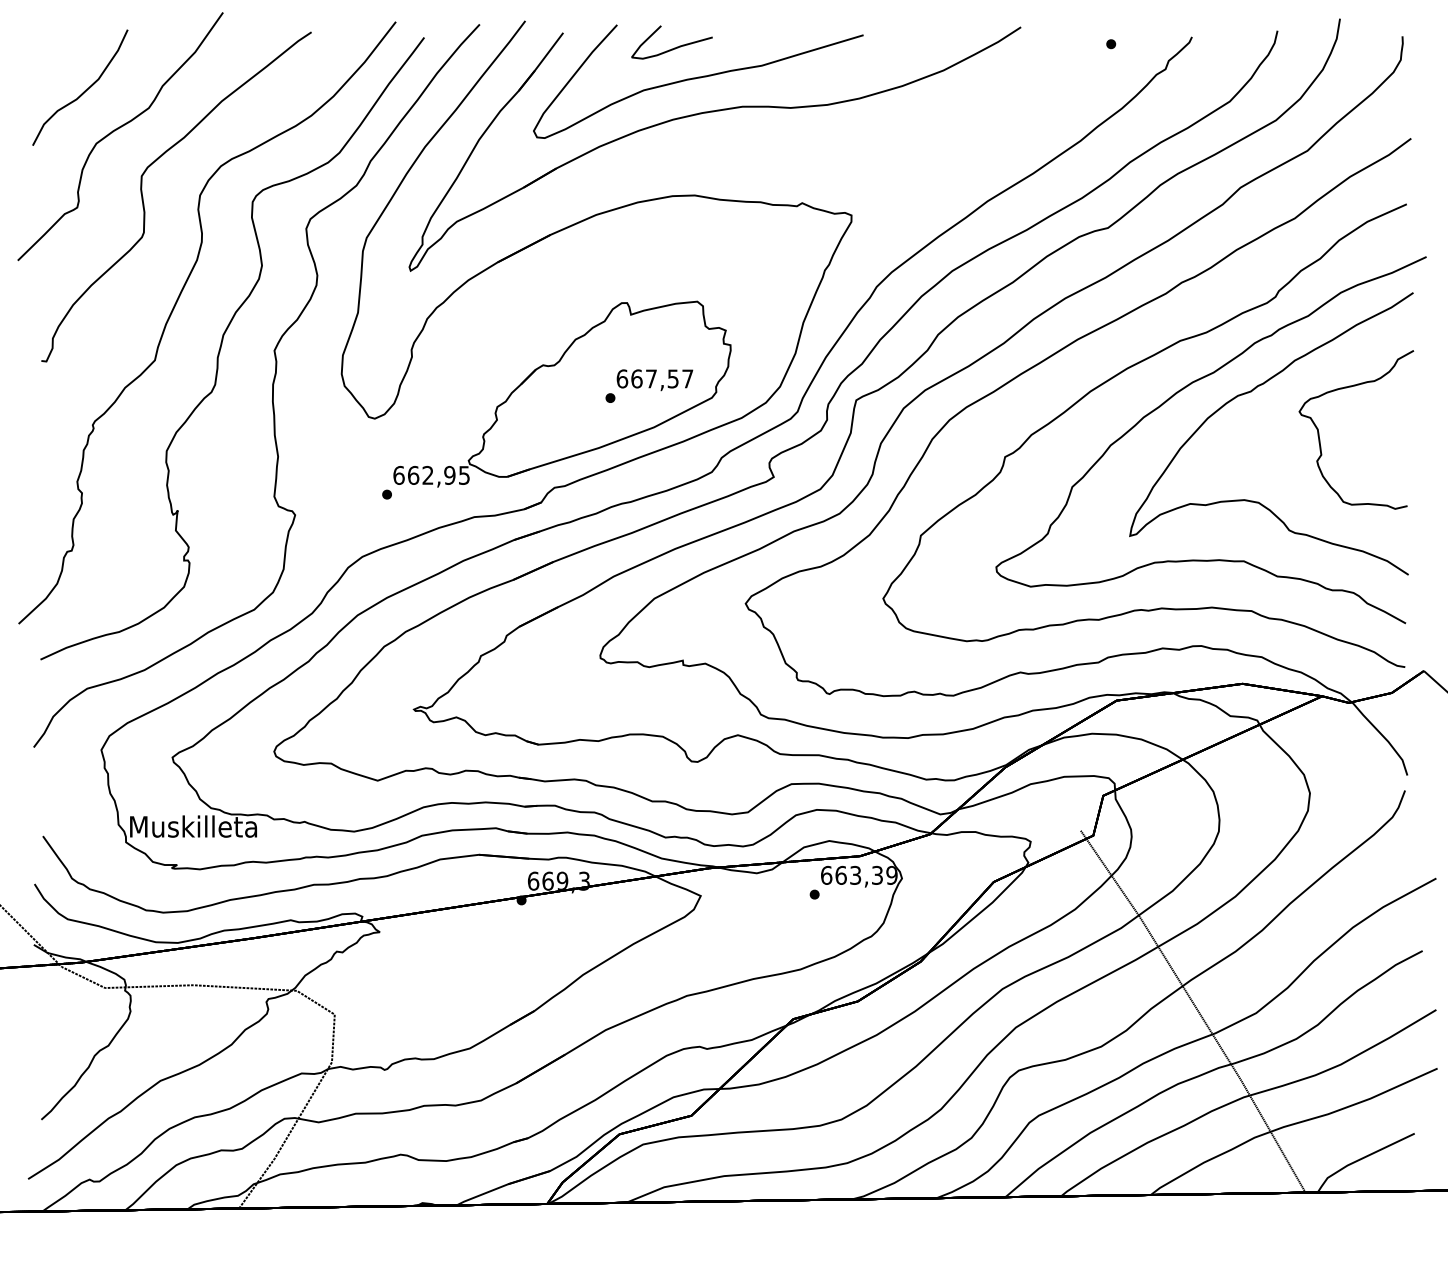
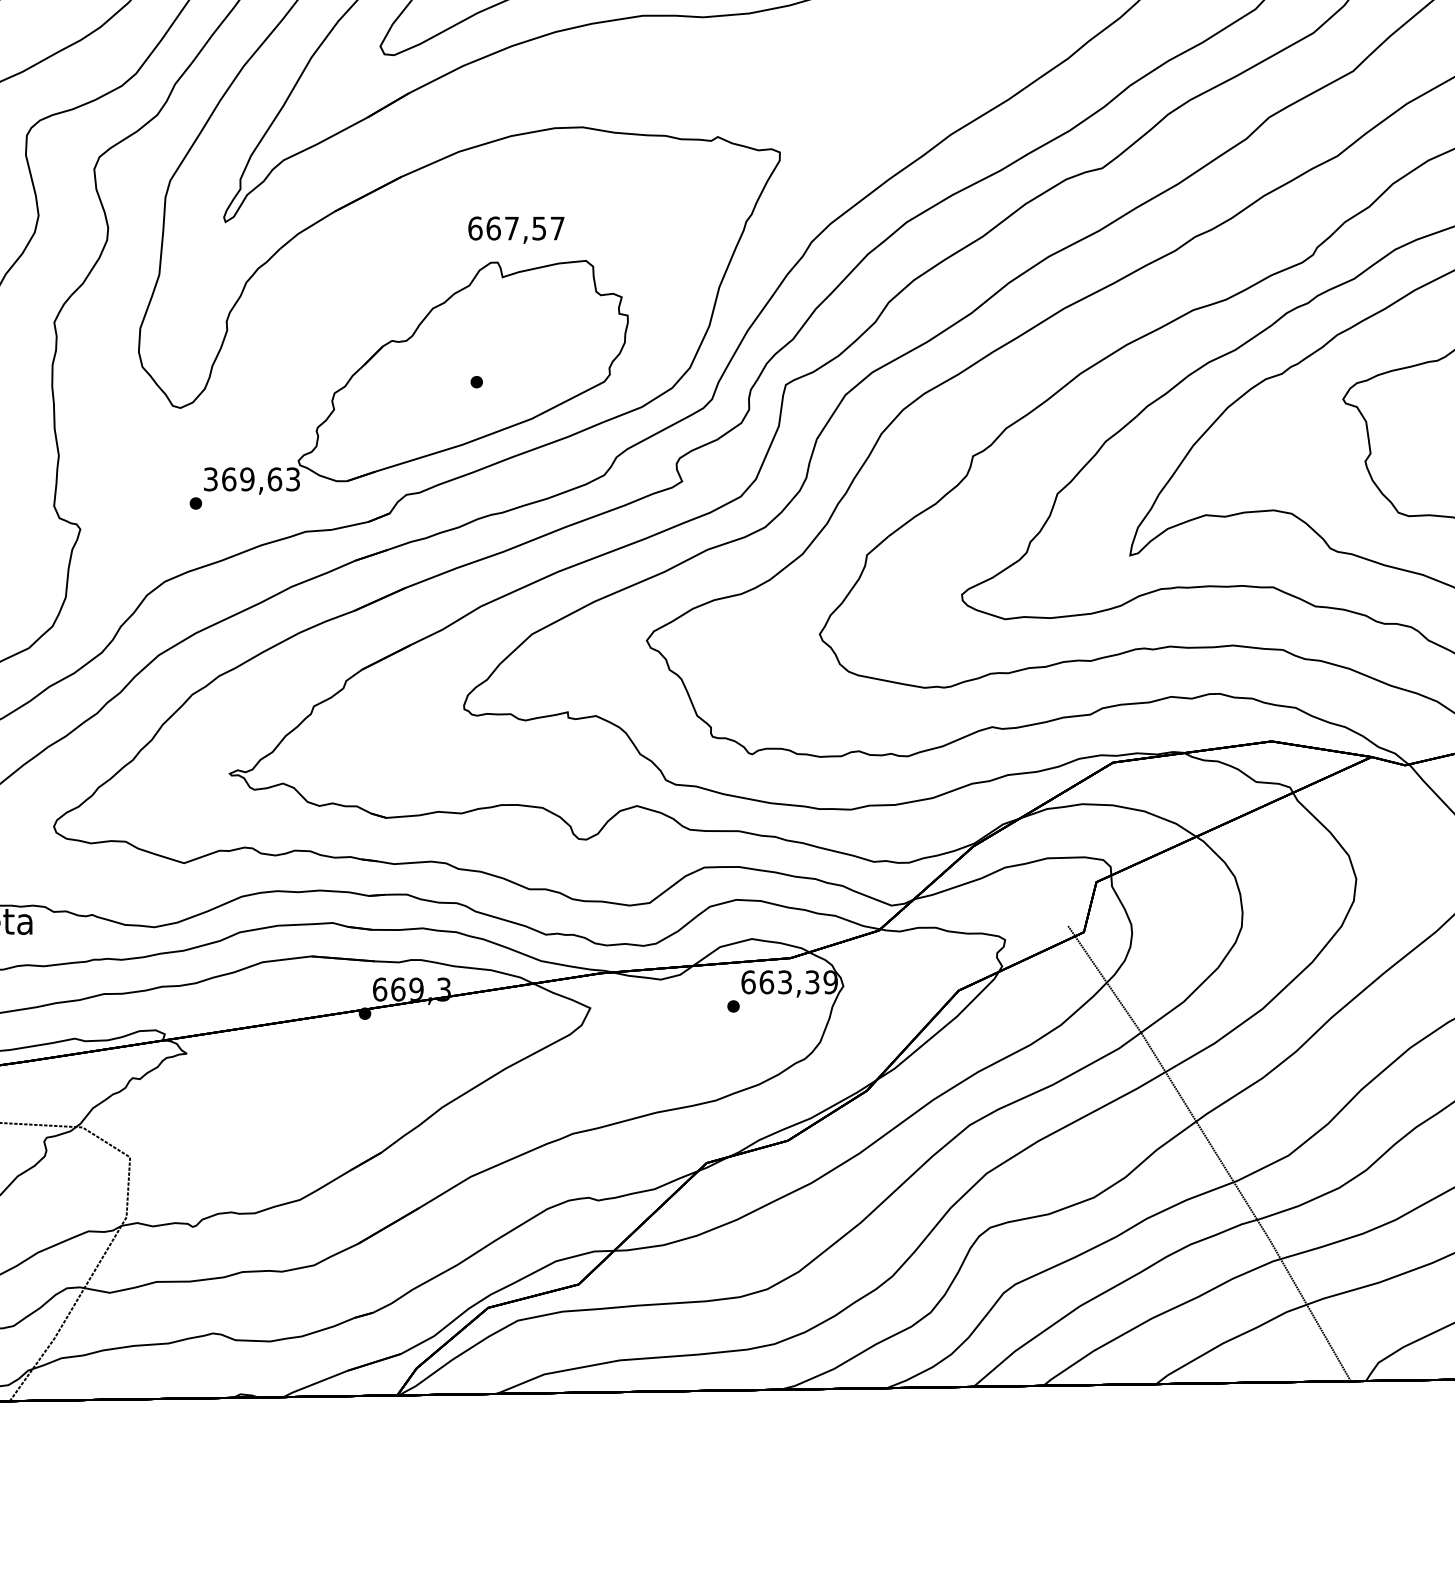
text: (654, 380) -> (515, 230), moved
text: (431, 474) -> (251, 478), 662,95 -> 369,63

